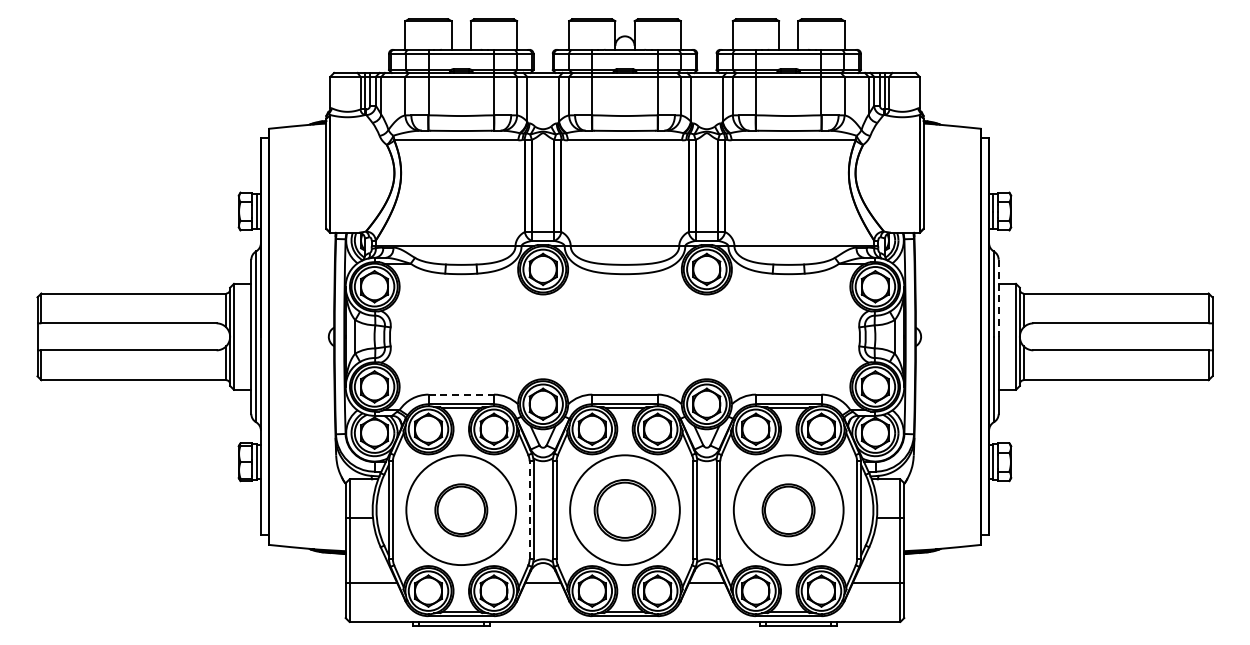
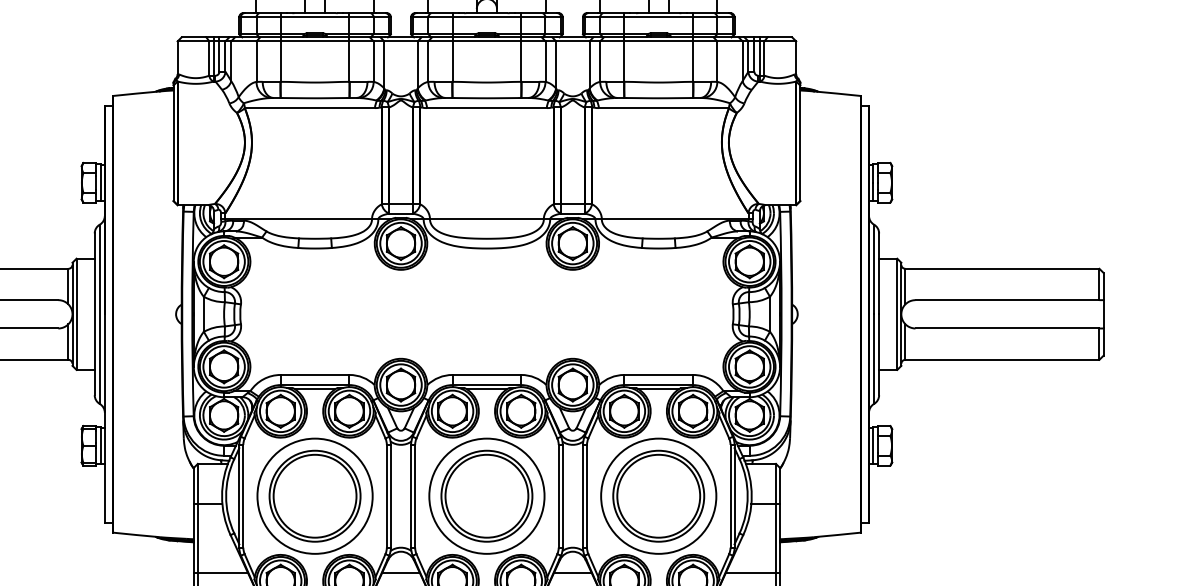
line: (998, 298) -> (878, 274), dashed -> solid
line: (461, 394) -> (315, 374), dashed -> solid
part: (461, 510) -> (315, 496), size x1.67
line: (529, 510) -> (386, 496), dashed -> solid
part: (624, 510) -> (486, 496), size x1.43
part: (788, 510) -> (658, 496), size x1.67

